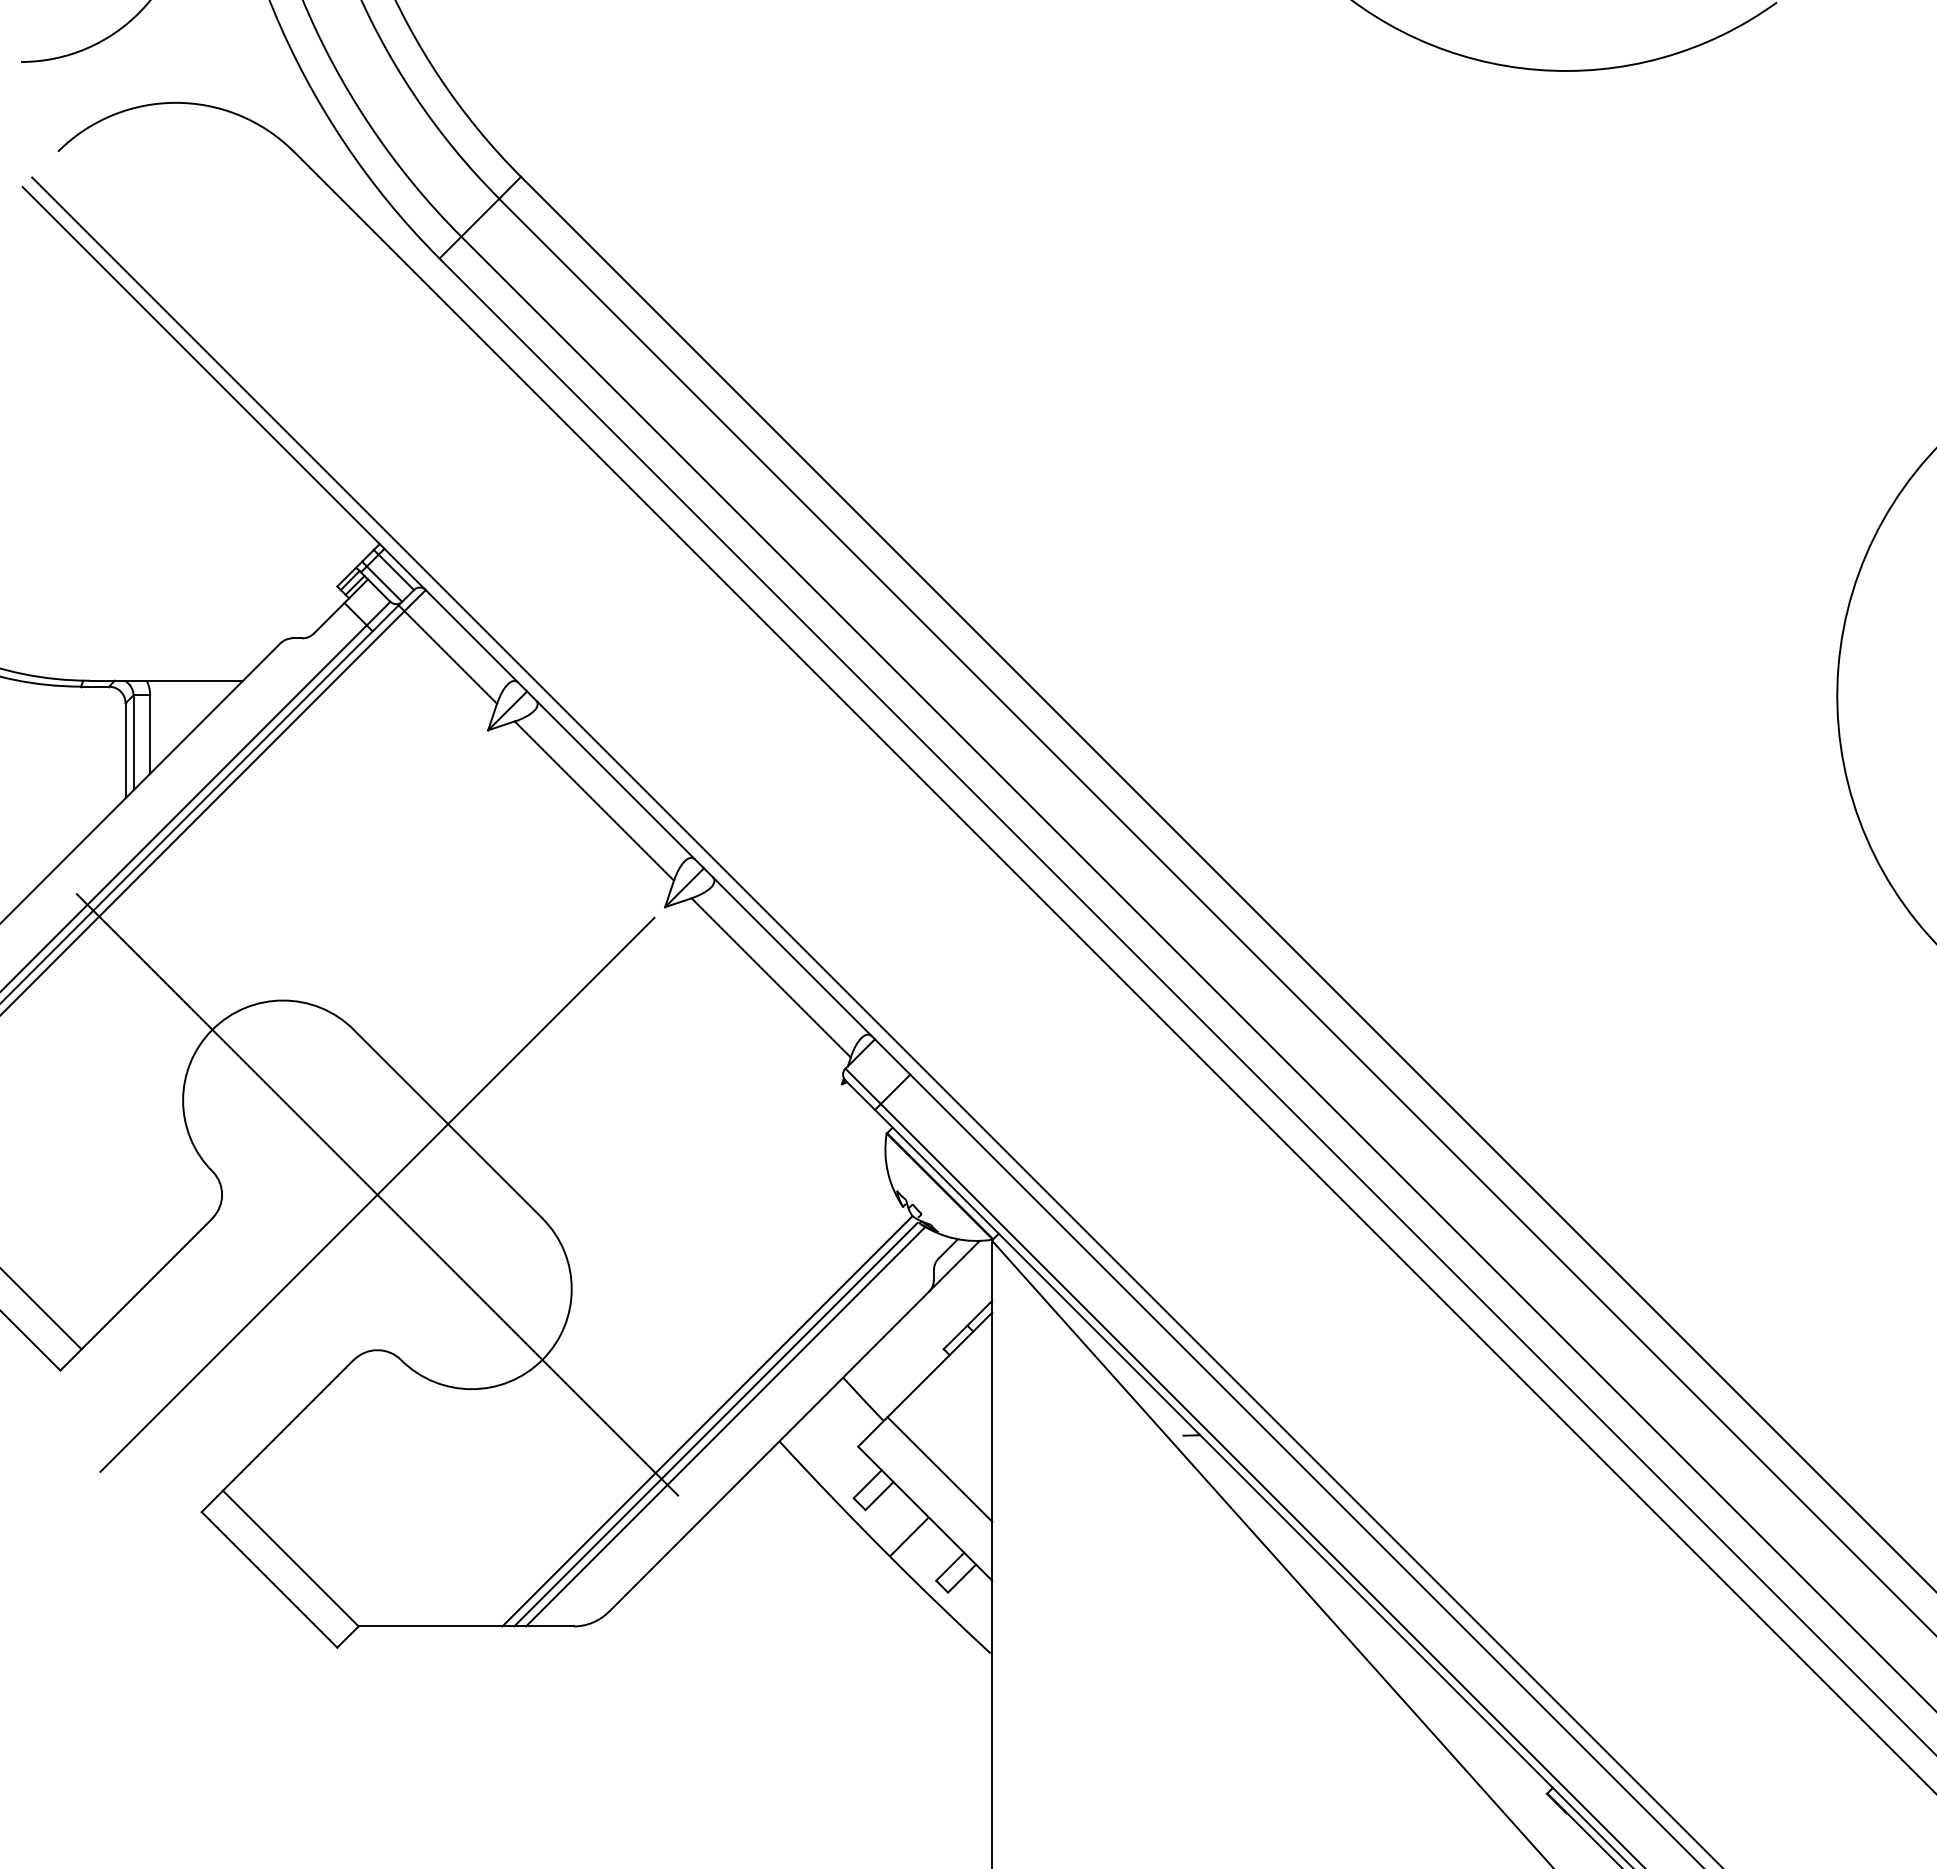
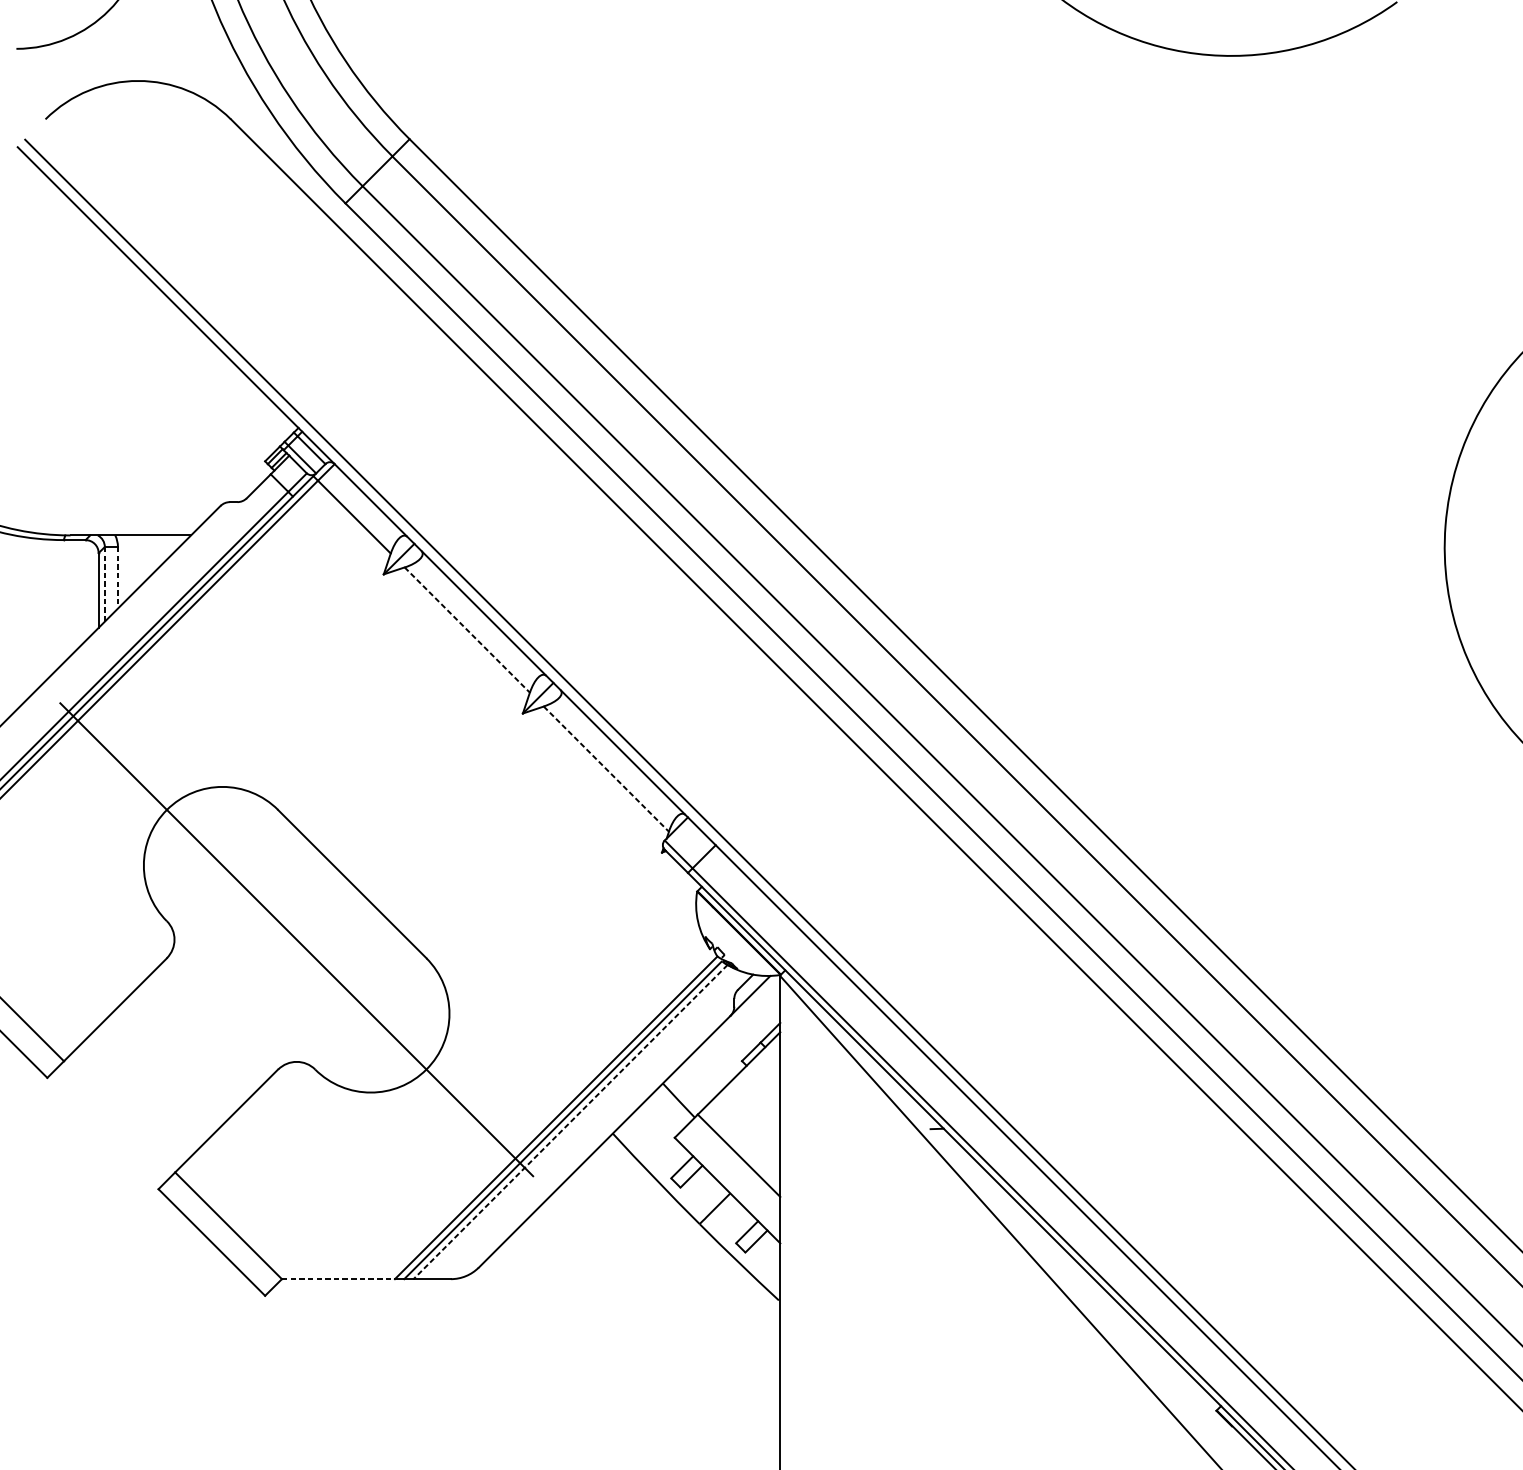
line: (150, 735) -> (118, 578), solid -> dashed
line: (133, 742) -> (104, 584), solid -> dashed
line: (594, 801) -> (467, 630), solid -> dashed
line: (771, 977) -> (606, 768), solid -> dashed
line: (377, 1194) -> (296, 939), removed
line: (725, 1427) -> (570, 1122), solid -> dashed
line: (430, 1626) -> (338, 1279), solid -> dashed

